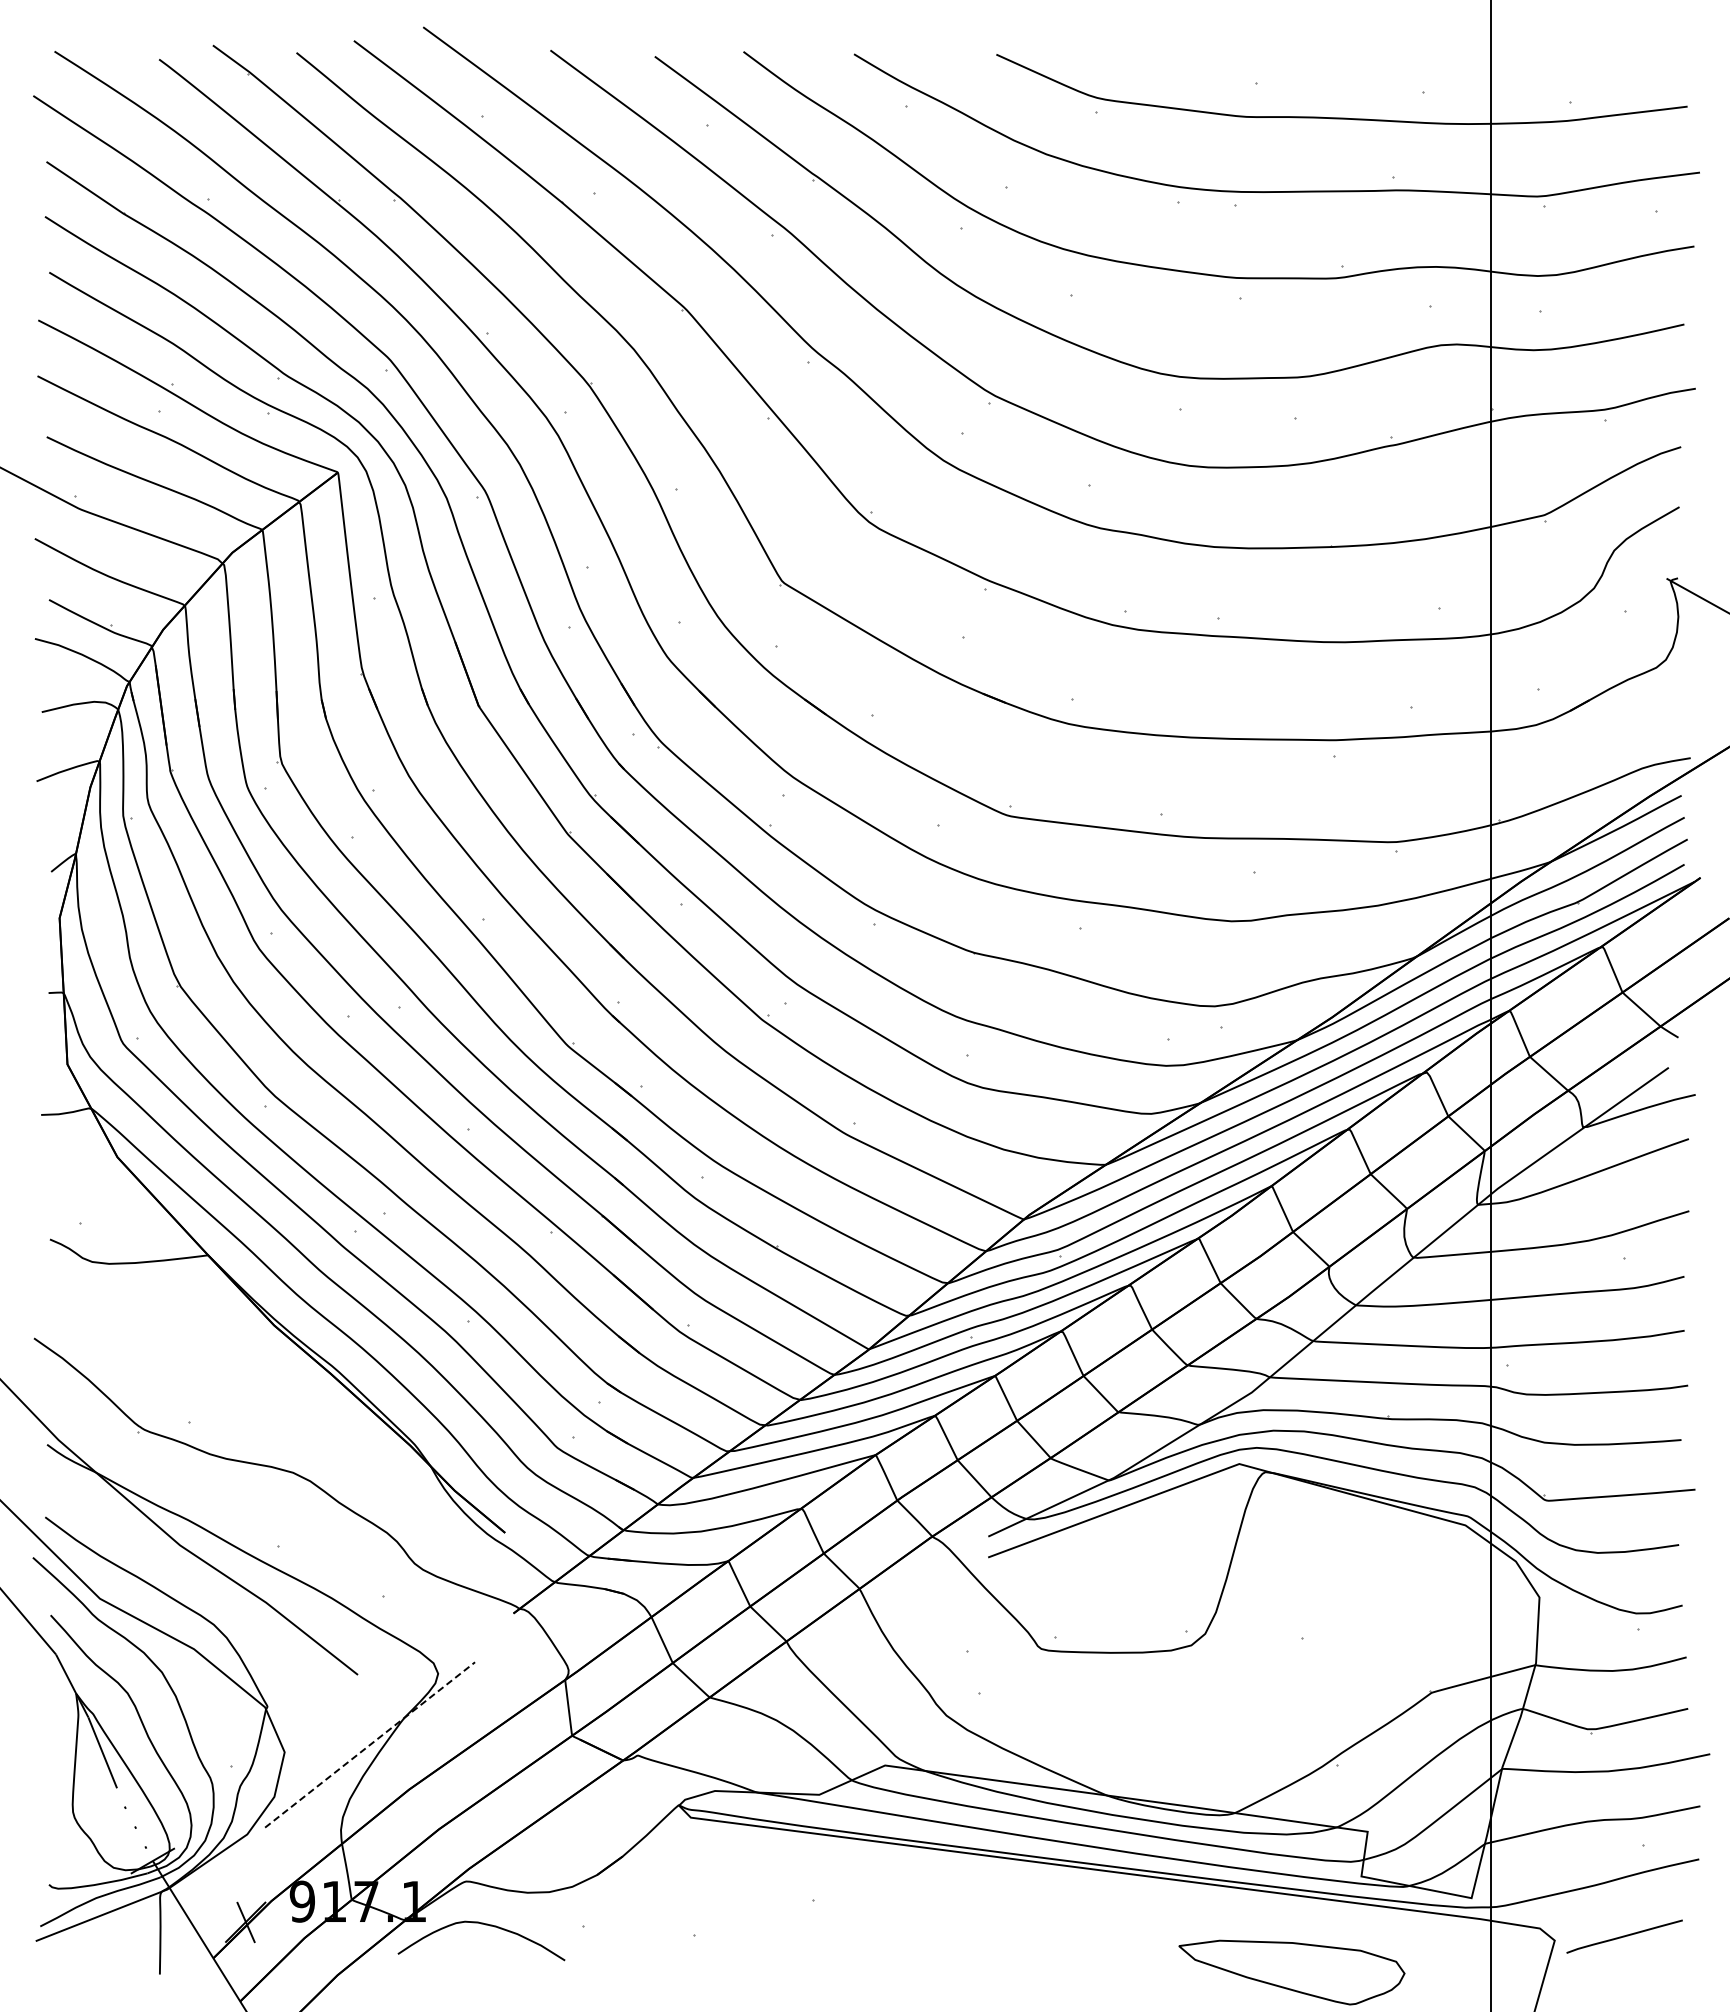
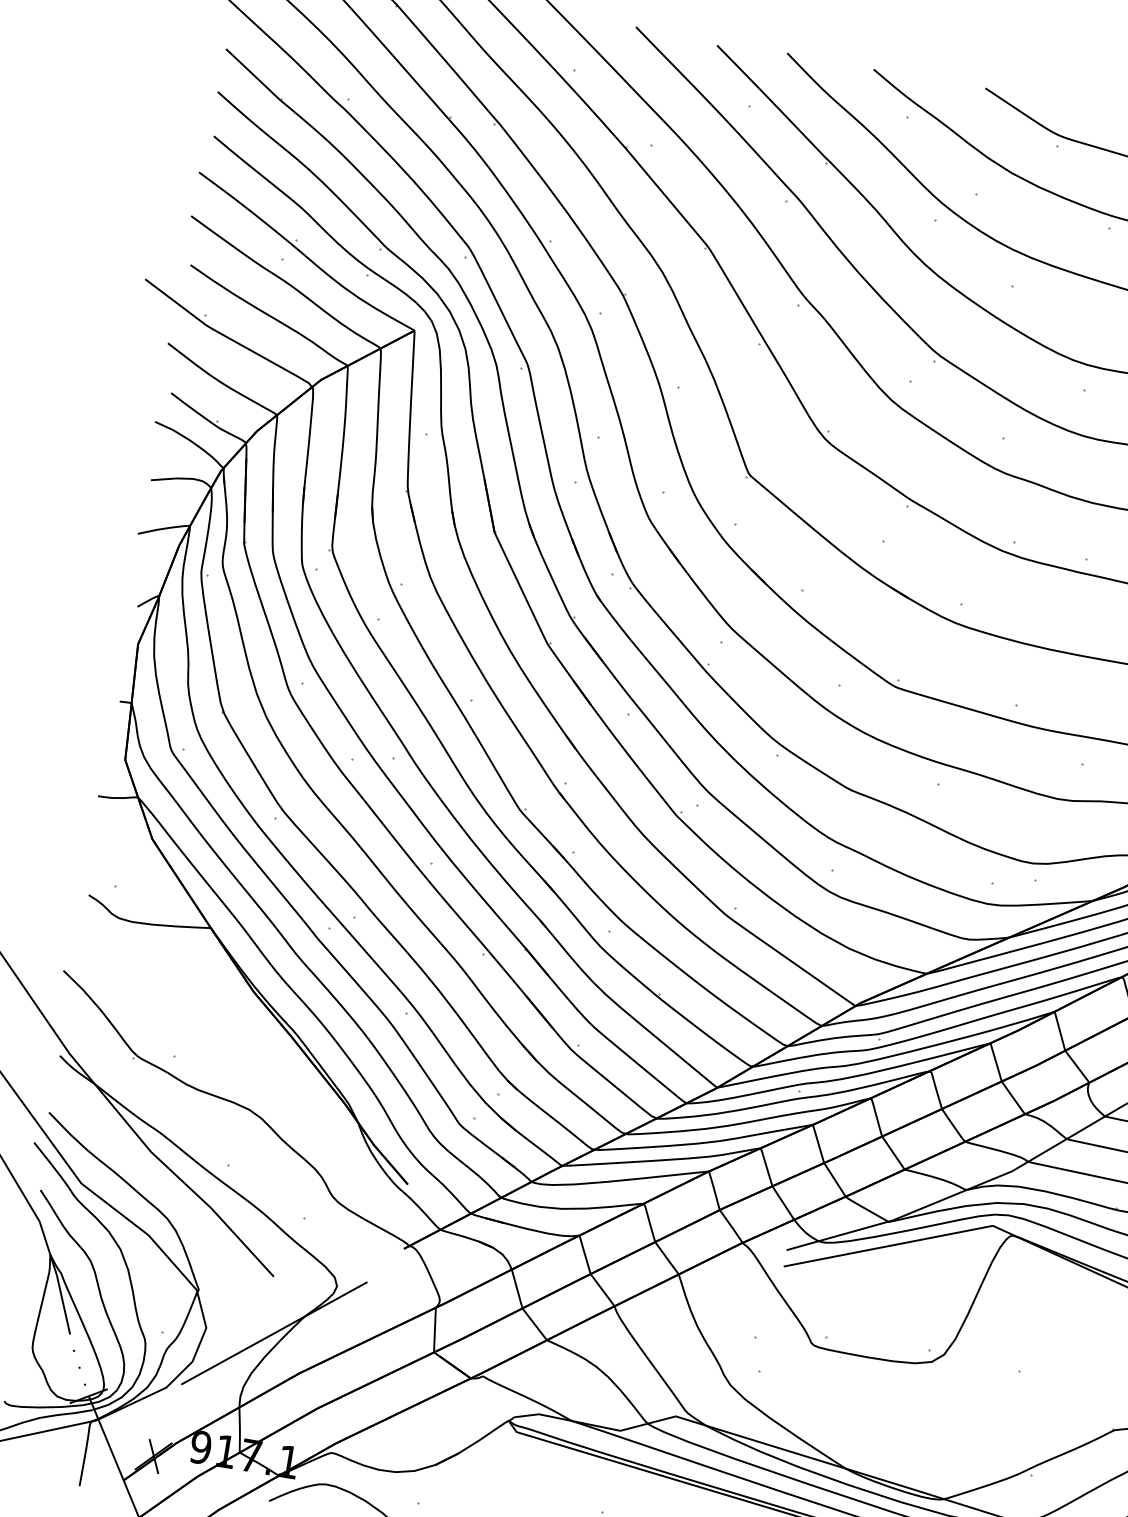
line: (370, 1744) -> (274, 1333), dashed -> solid

